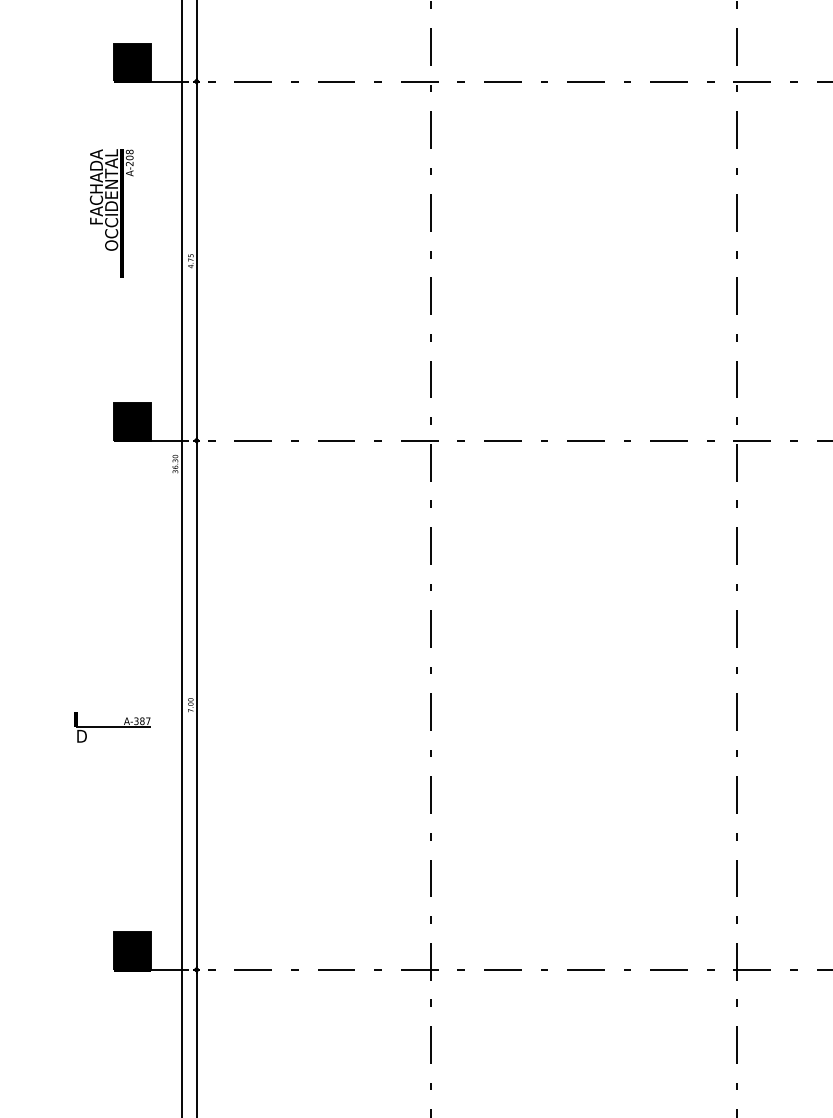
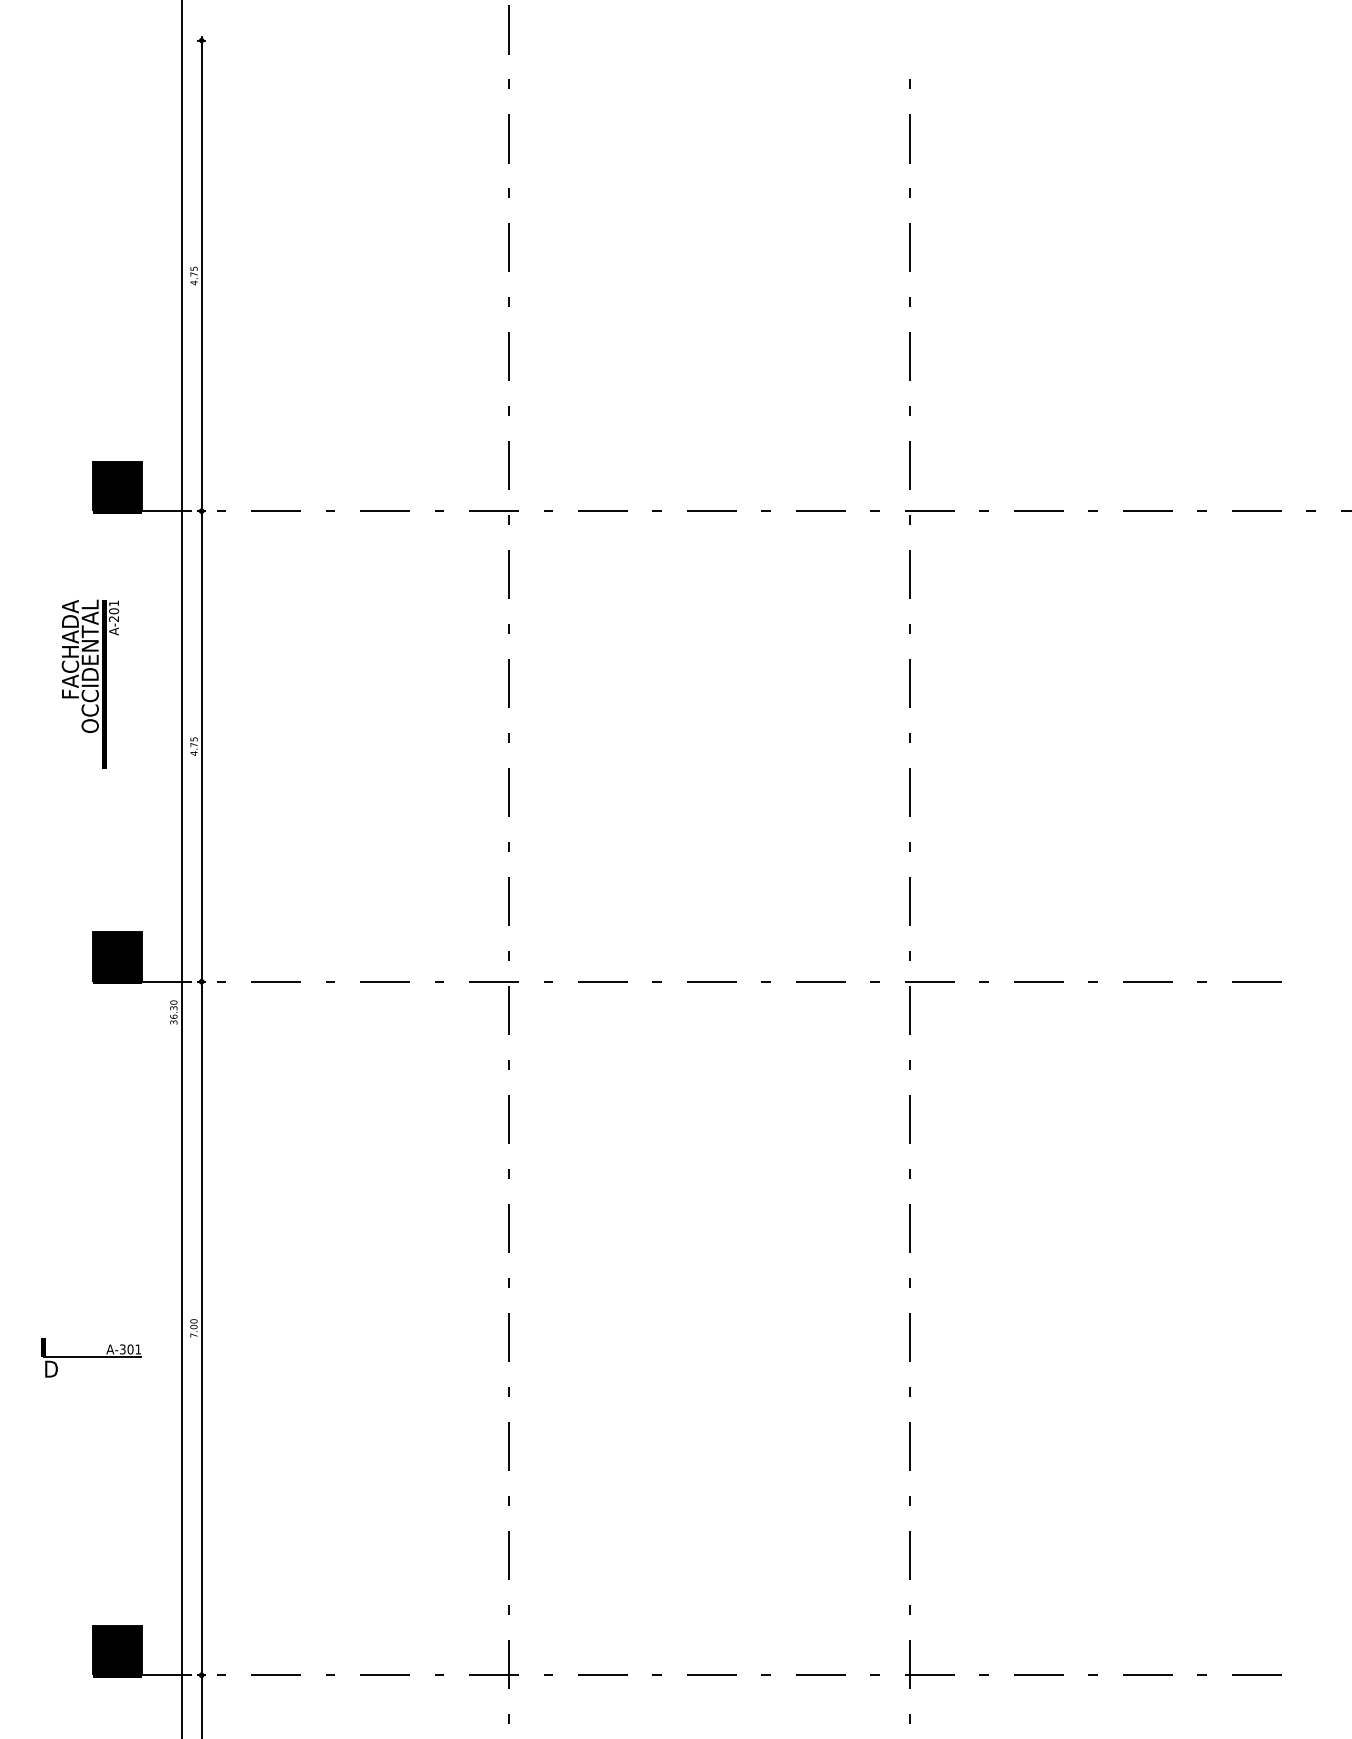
text: (130, 152) -> (114, 603), A-208 -> A-201
text: (145, 721) -> (134, 1349), A-387 -> A-301

